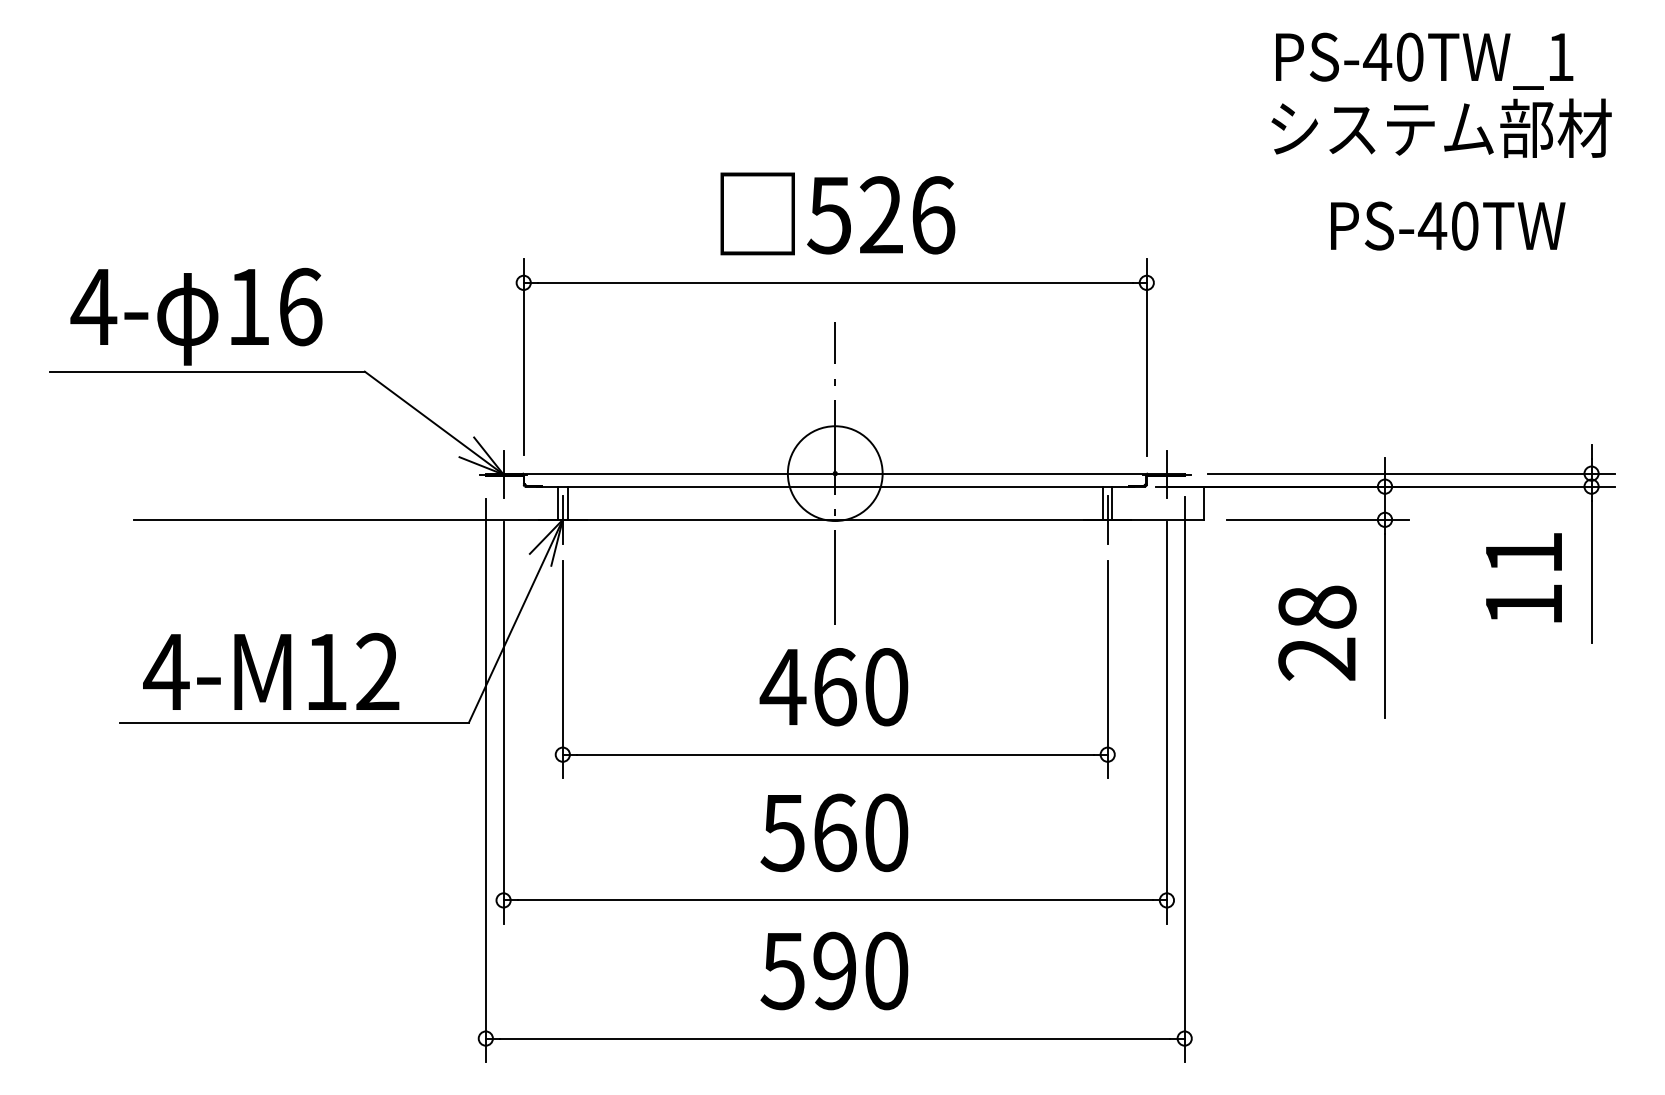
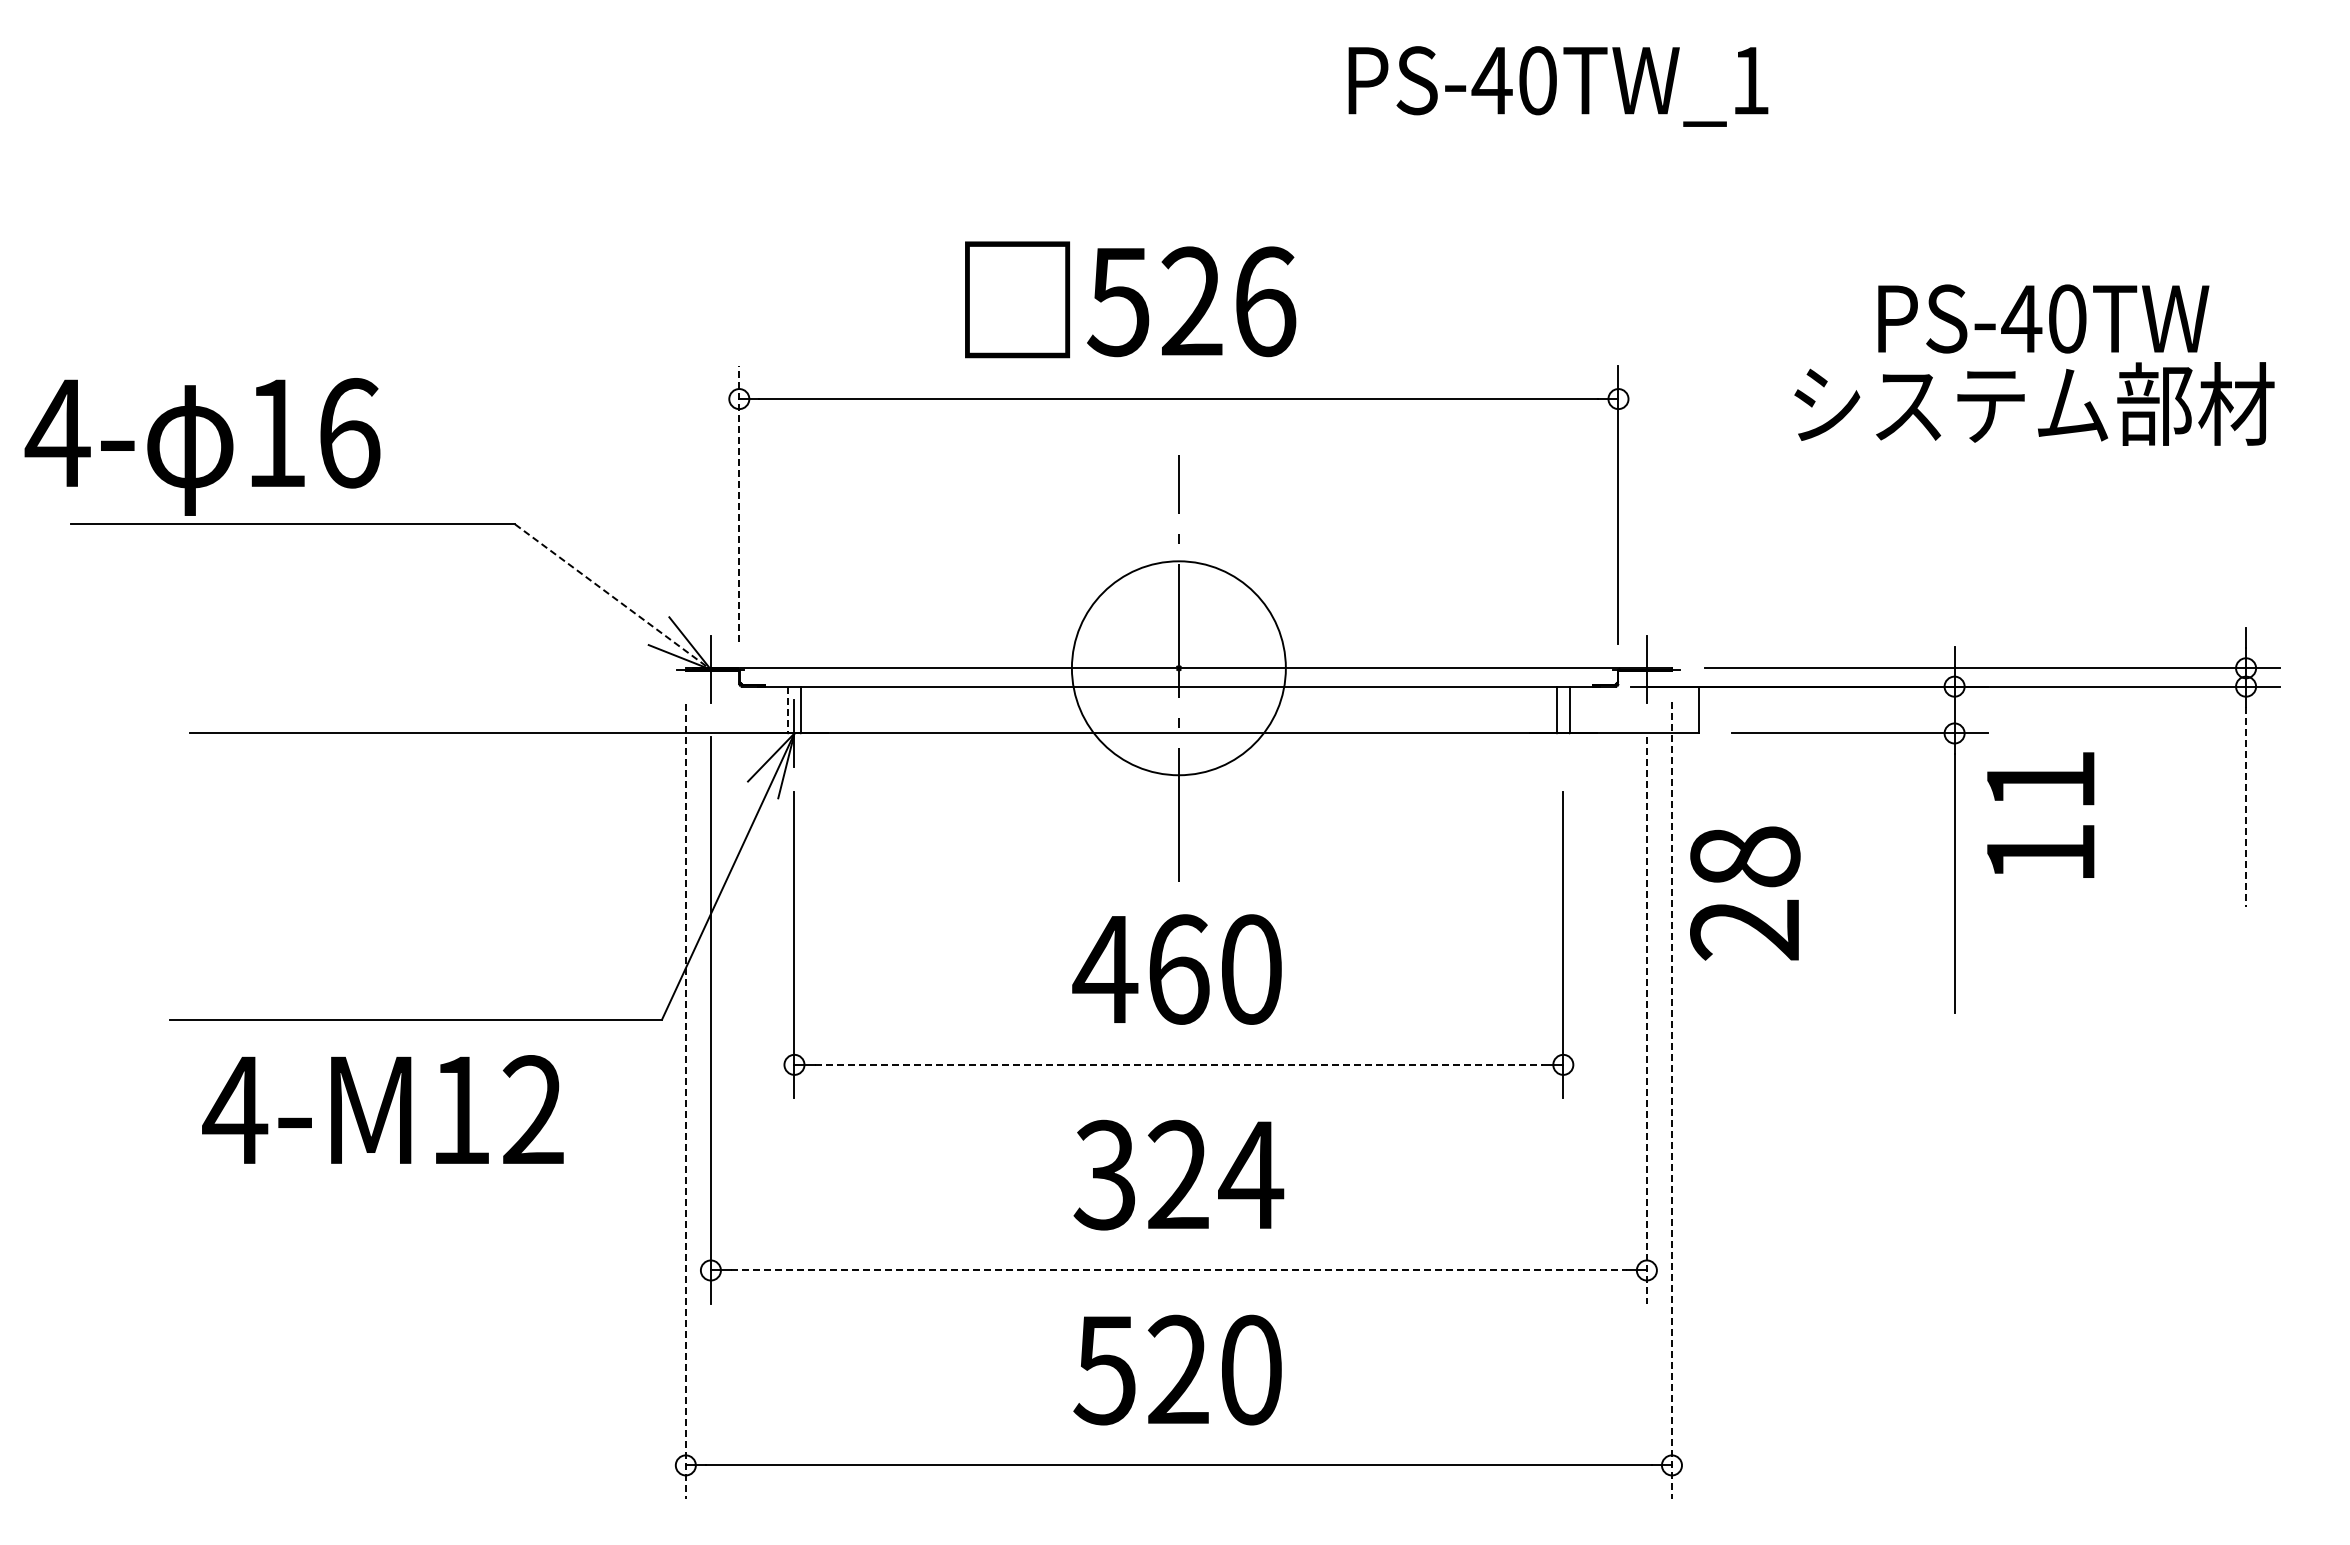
text: (1424, 61) -> (1558, 86), moved
text: (1441, 127) -> (2034, 403), moved
text: (837, 213) -> (1130, 299), moved
text: (196, 316) -> (202, 446), moved
line: (523, 356) -> (739, 503), solid -> dashed
line: (434, 423) -> (613, 597), solid -> dashed
circle: (834, 473) -> (1178, 668), size x1.6
line: (557, 502) -> (787, 709), solid -> dashed
line: (1107, 519) -> (1563, 733), removed
line: (1591, 571) -> (2246, 806), solid -> dashed
text: (1523, 577) -> (2040, 814), moved
text: (1317, 633) -> (1745, 893), moved
text: (270, 671) -> (382, 1109), moved
line: (1166, 723) -> (1646, 1020), solid -> dashed
line: (835, 754) -> (1179, 1064), solid -> dashed
line: (1184, 779) -> (1671, 1100), solid -> dashed
line: (485, 781) -> (685, 1102), solid -> dashed
text: (834, 832) -> (1178, 1174), 560 -> 324
line: (834, 900) -> (1178, 1270), solid -> dashed
text: (834, 971) -> (1178, 1370), 590 -> 520

